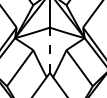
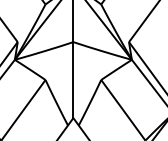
line: (49, 50) -> (72, 80), dashed -> solid

